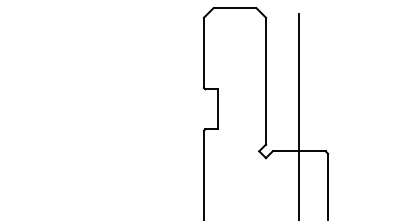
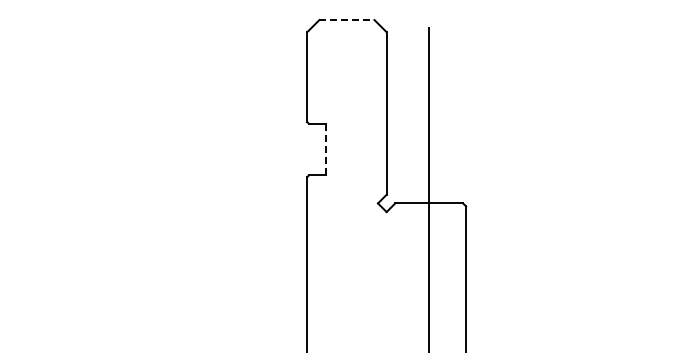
line: (234, 8) -> (346, 20), solid -> dashed
line: (218, 109) -> (325, 149), solid -> dashed

